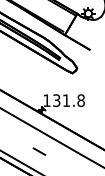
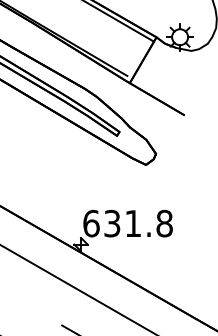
text: (46, 100) -> (90, 223), 131.8 -> 631.8

